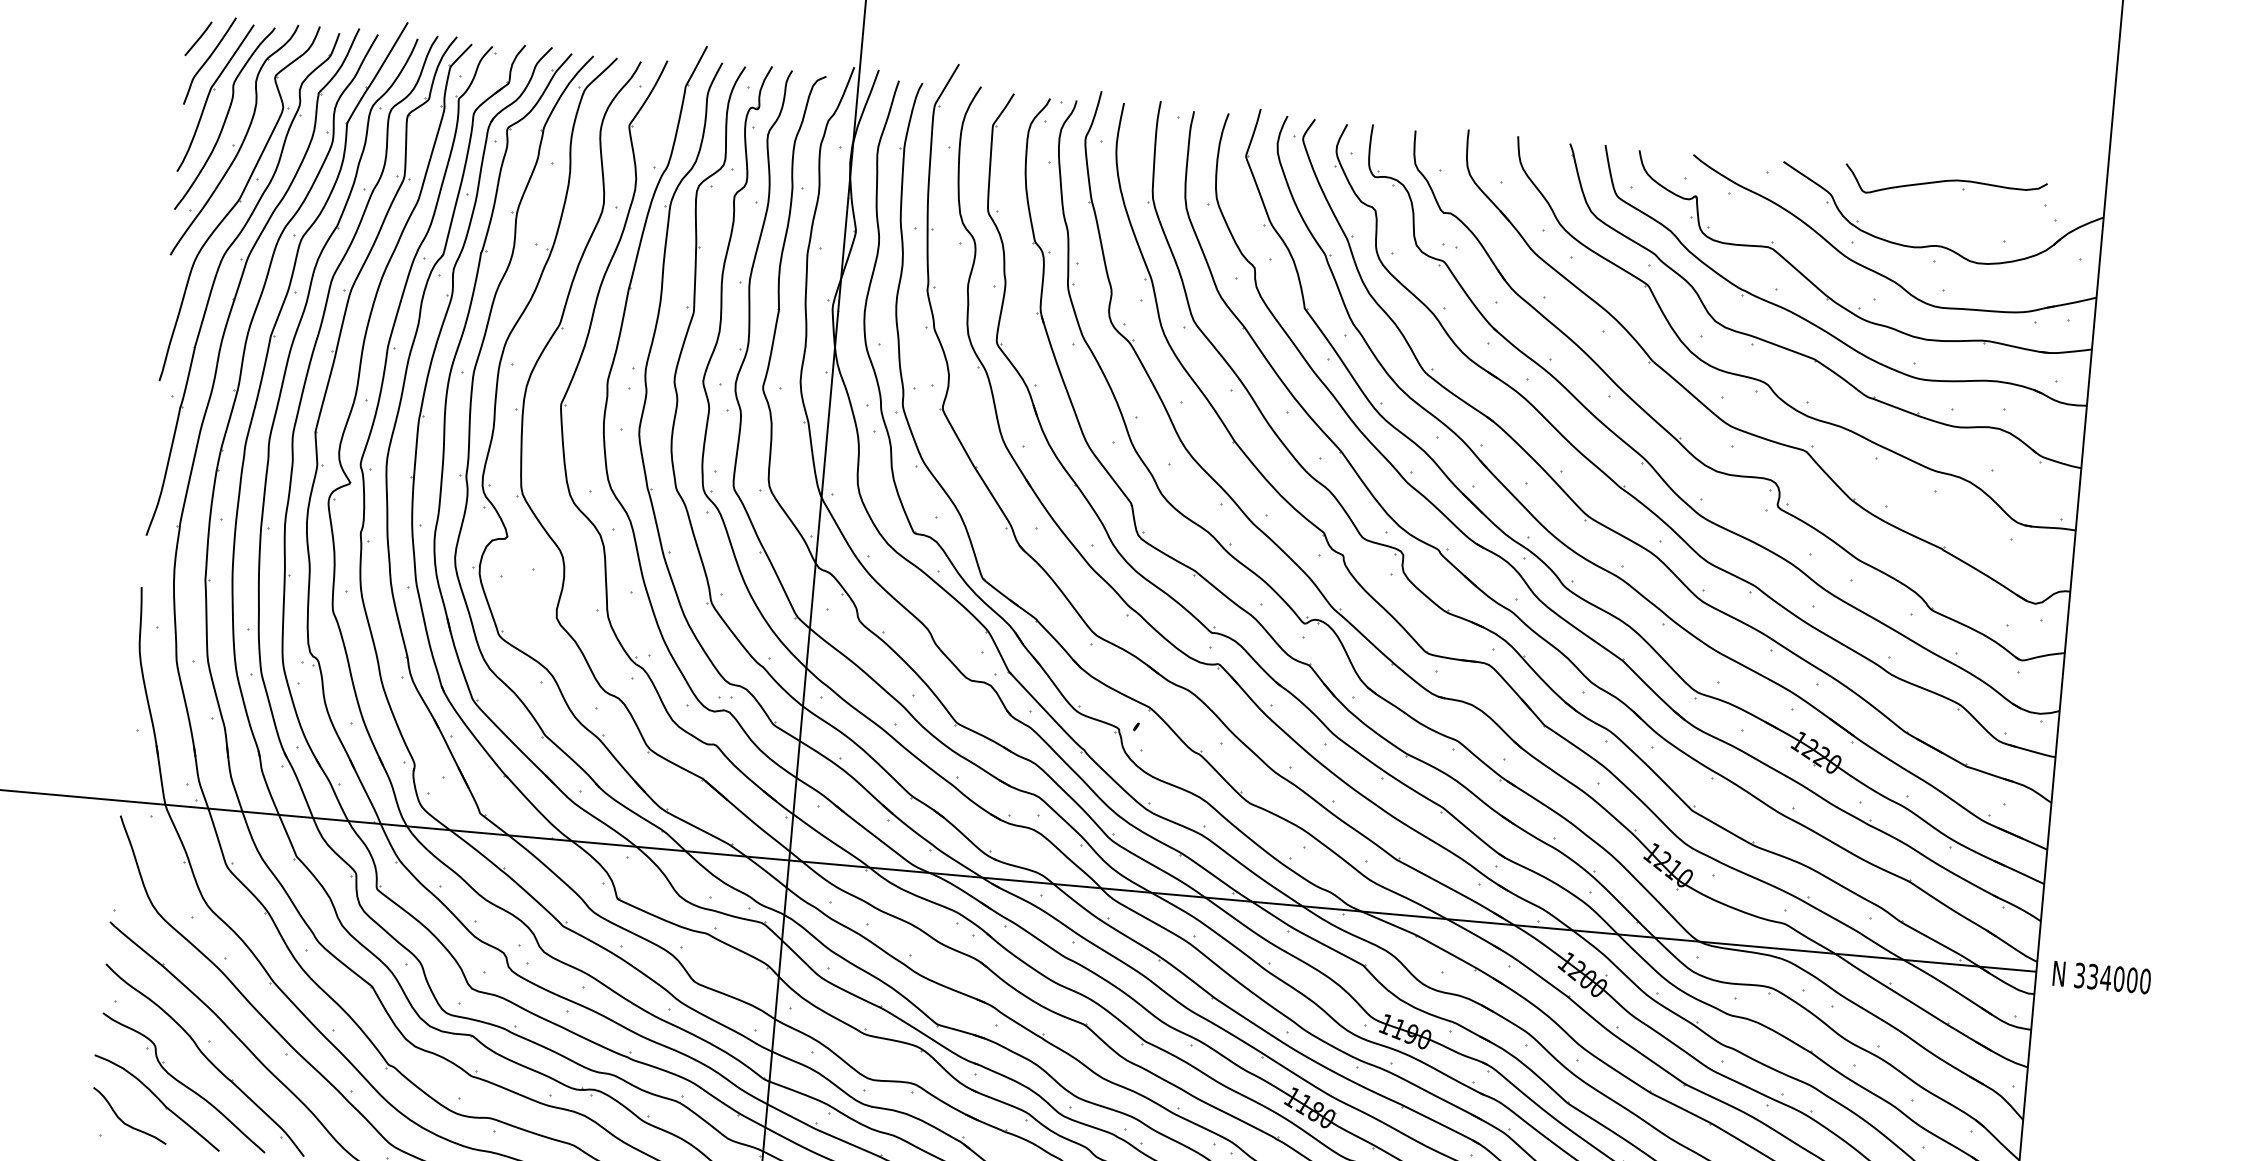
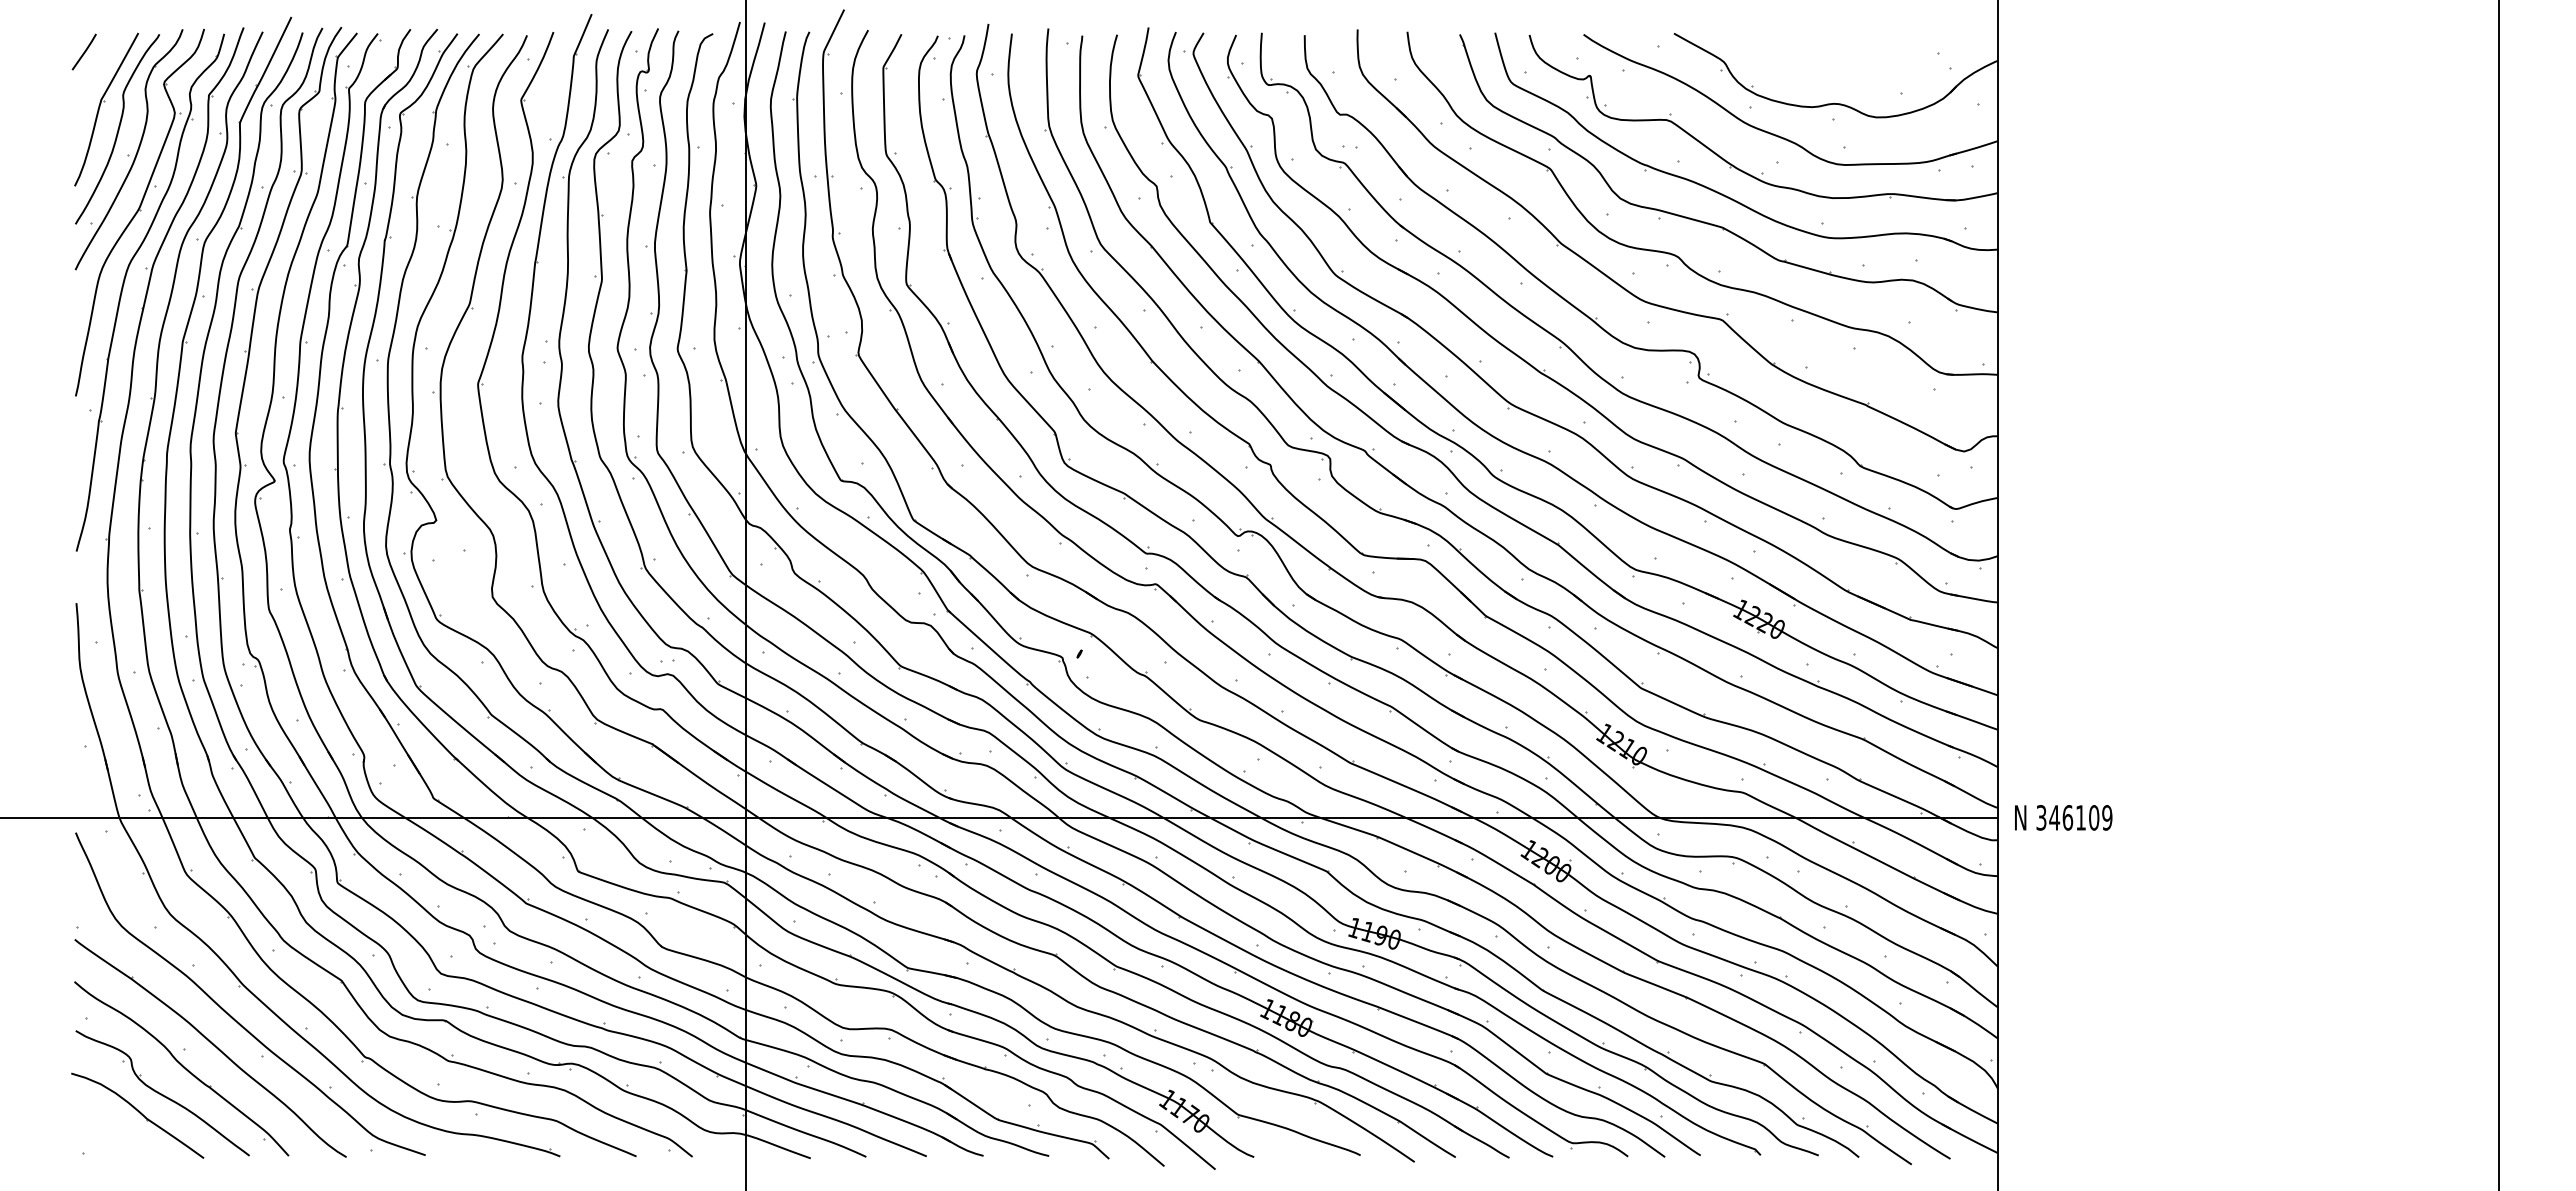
curve: (208, 60) -> (96, 72), removed
part: (1945, 186) -> (1837, 43), removed
text: (2118, 978) -> (2080, 817), 334000 -> 346109
curve: (123, 1120) -> (105, 1136), removed

